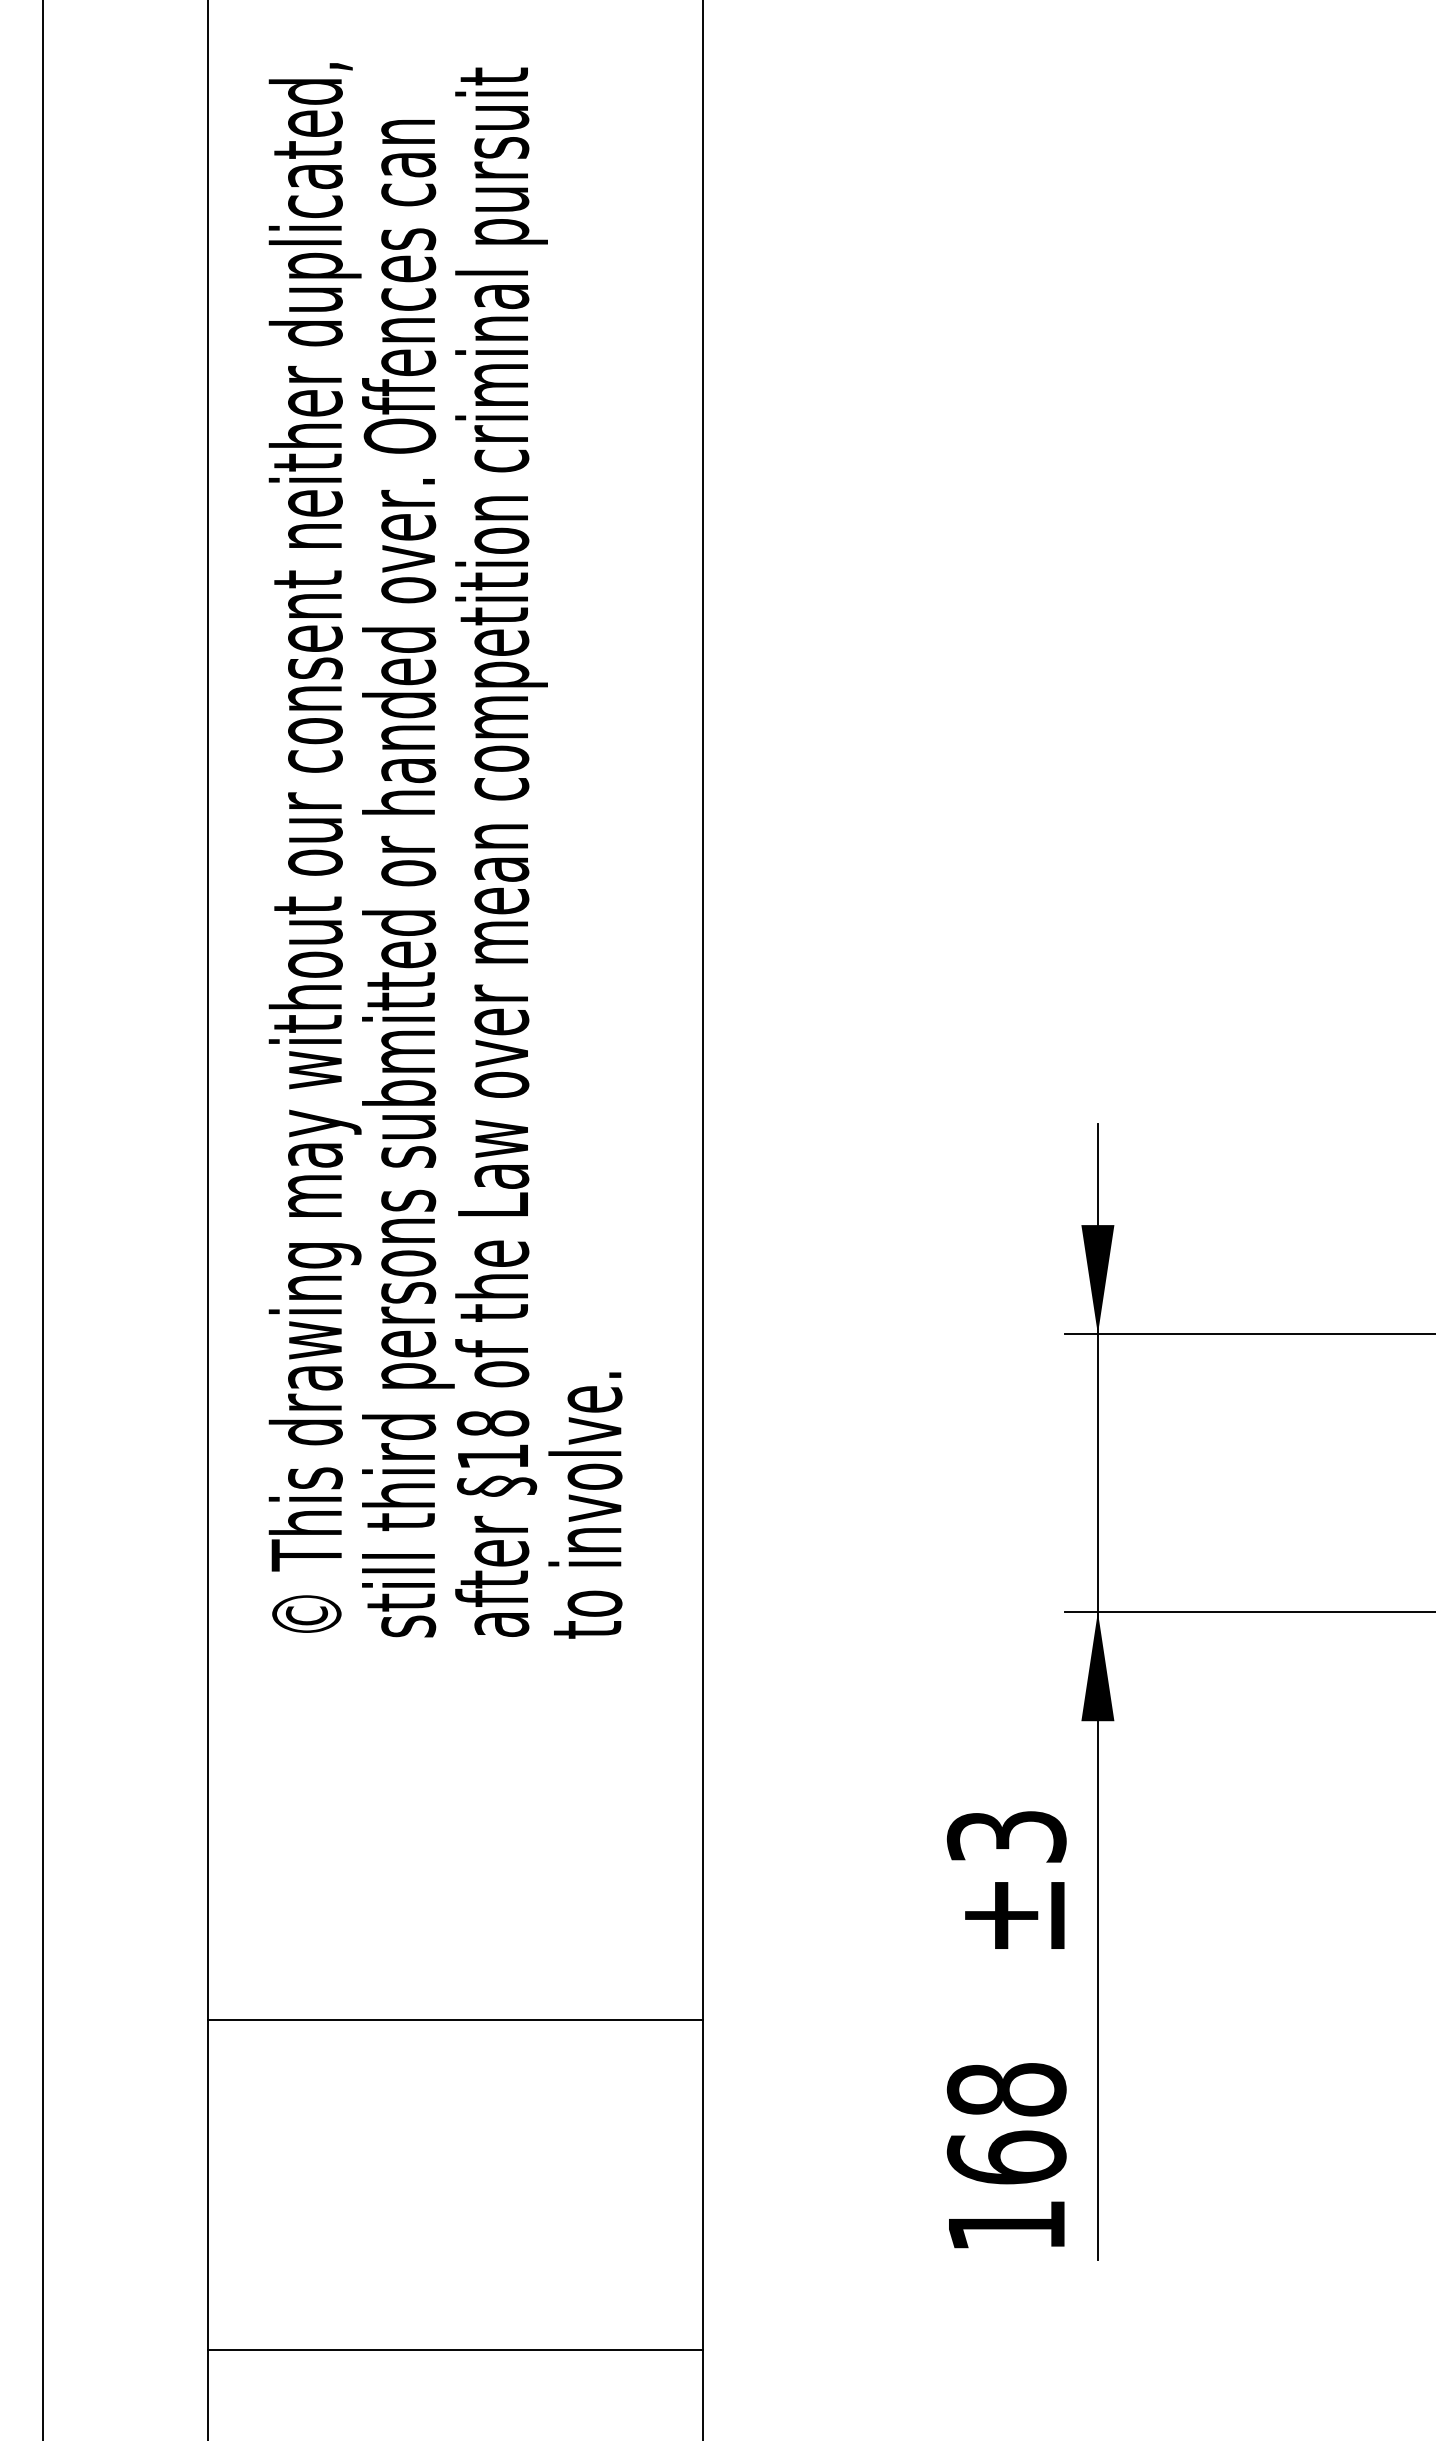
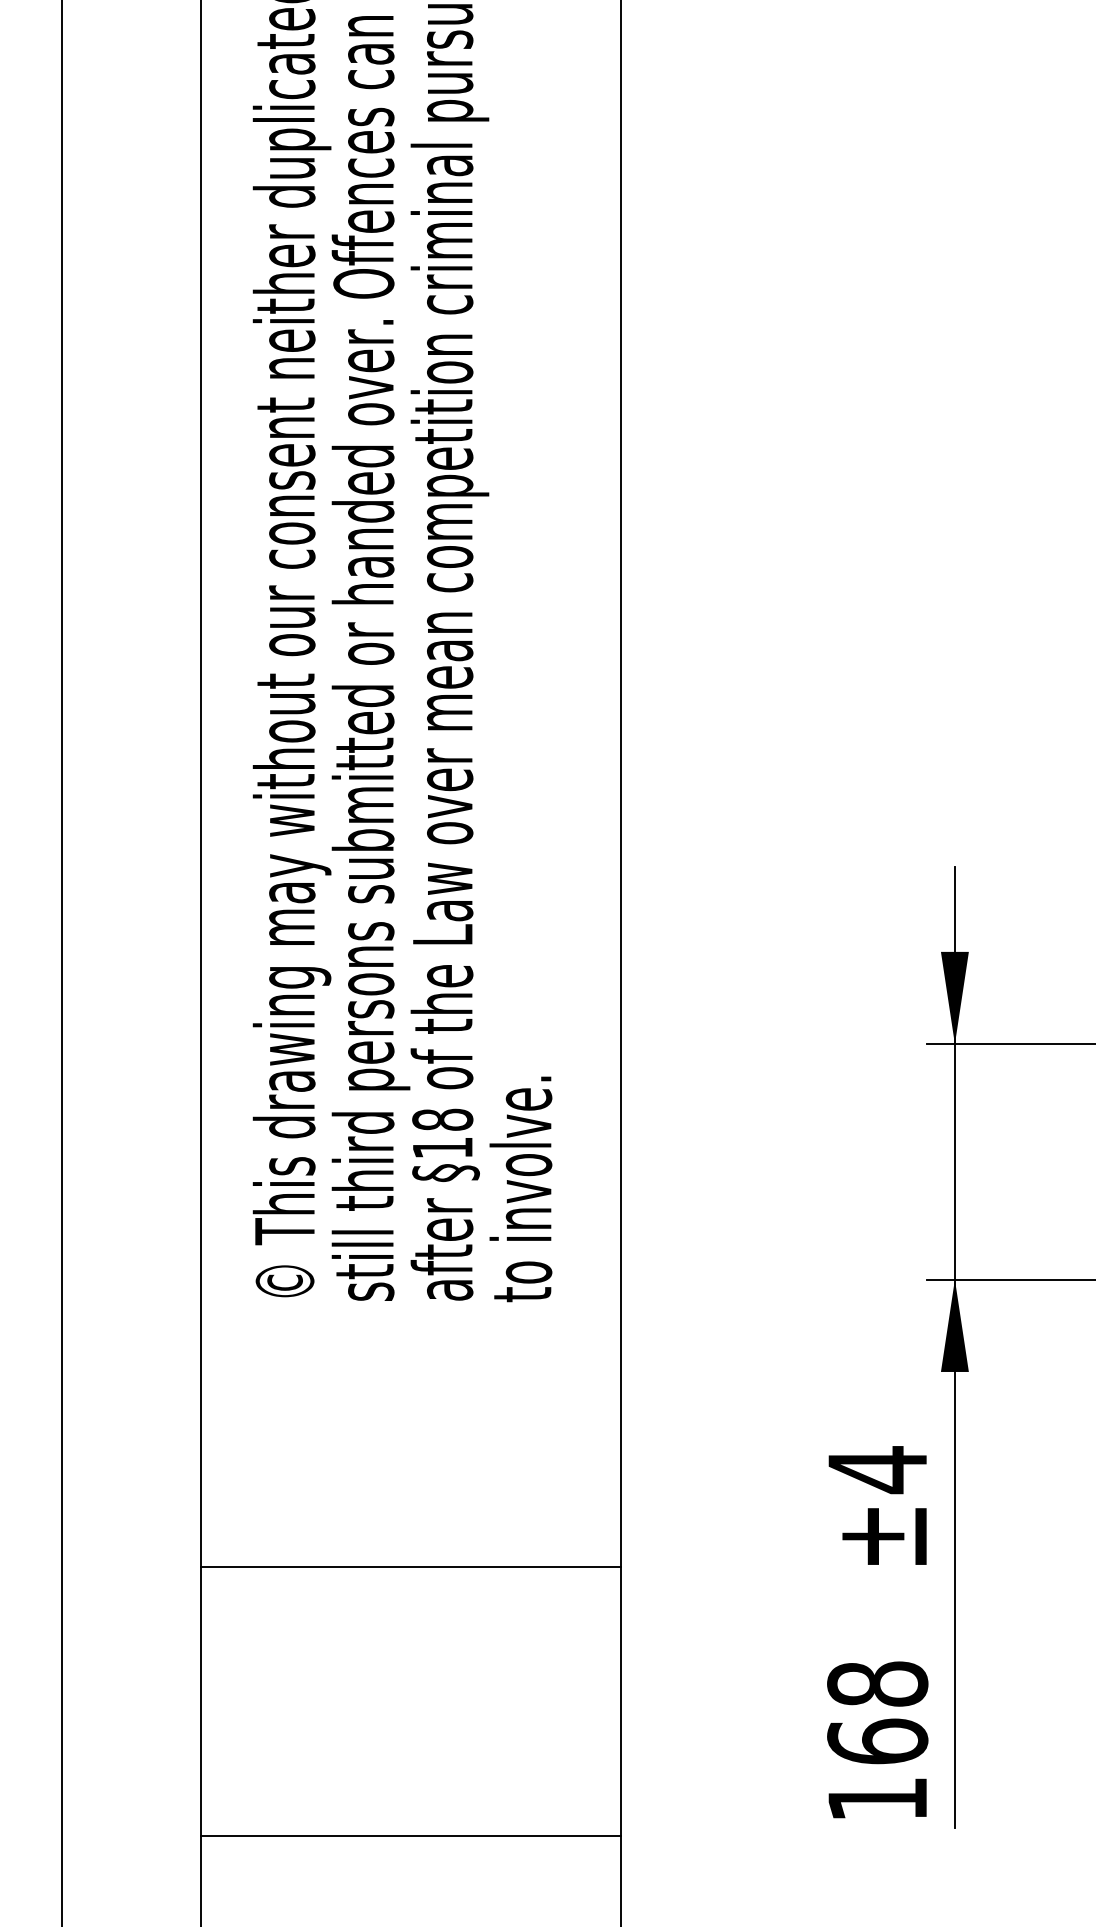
text: (1006, 1836) -> (877, 1469), ±3 -> ±4
line: (455, 2019) -> (410, 1566), moved
line: (455, 2350) -> (410, 1836), moved

